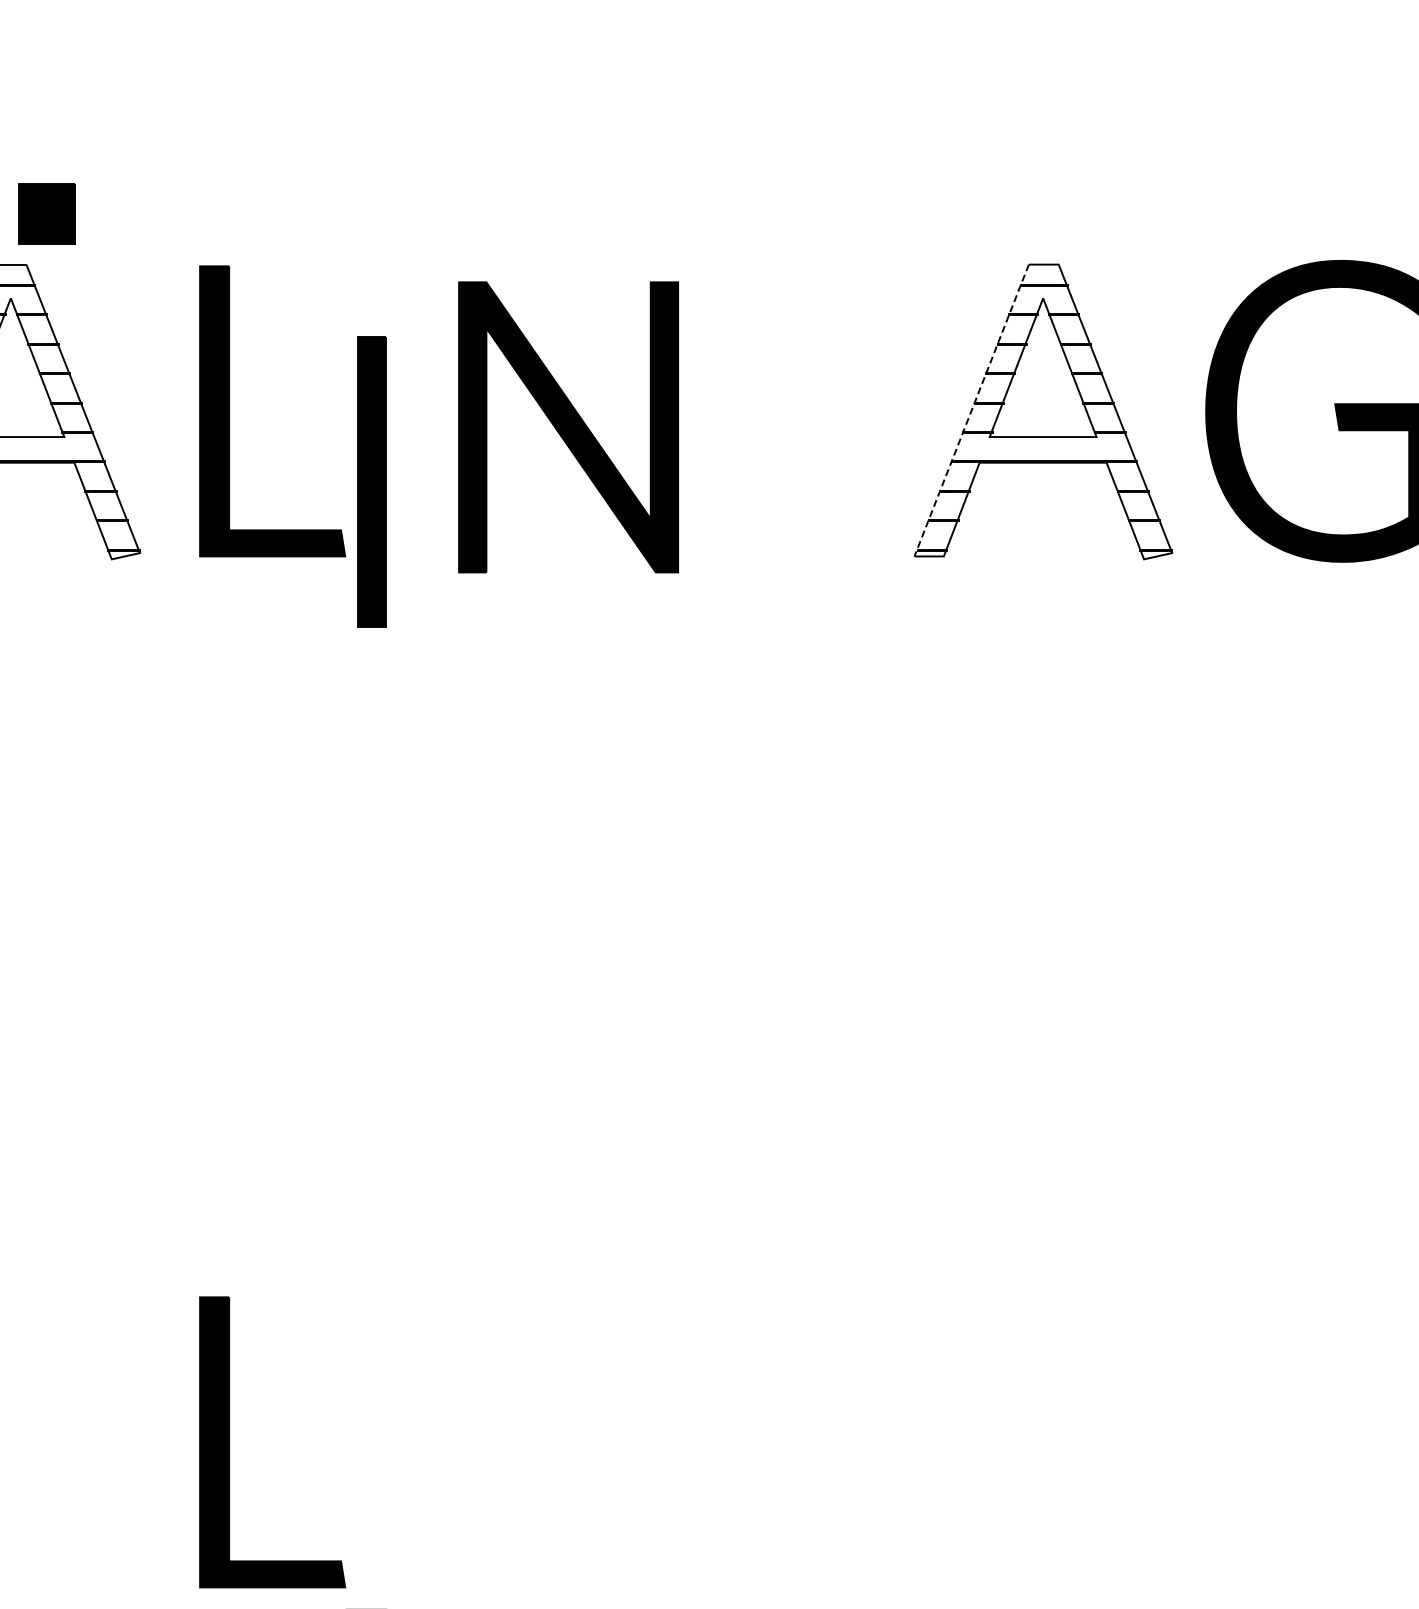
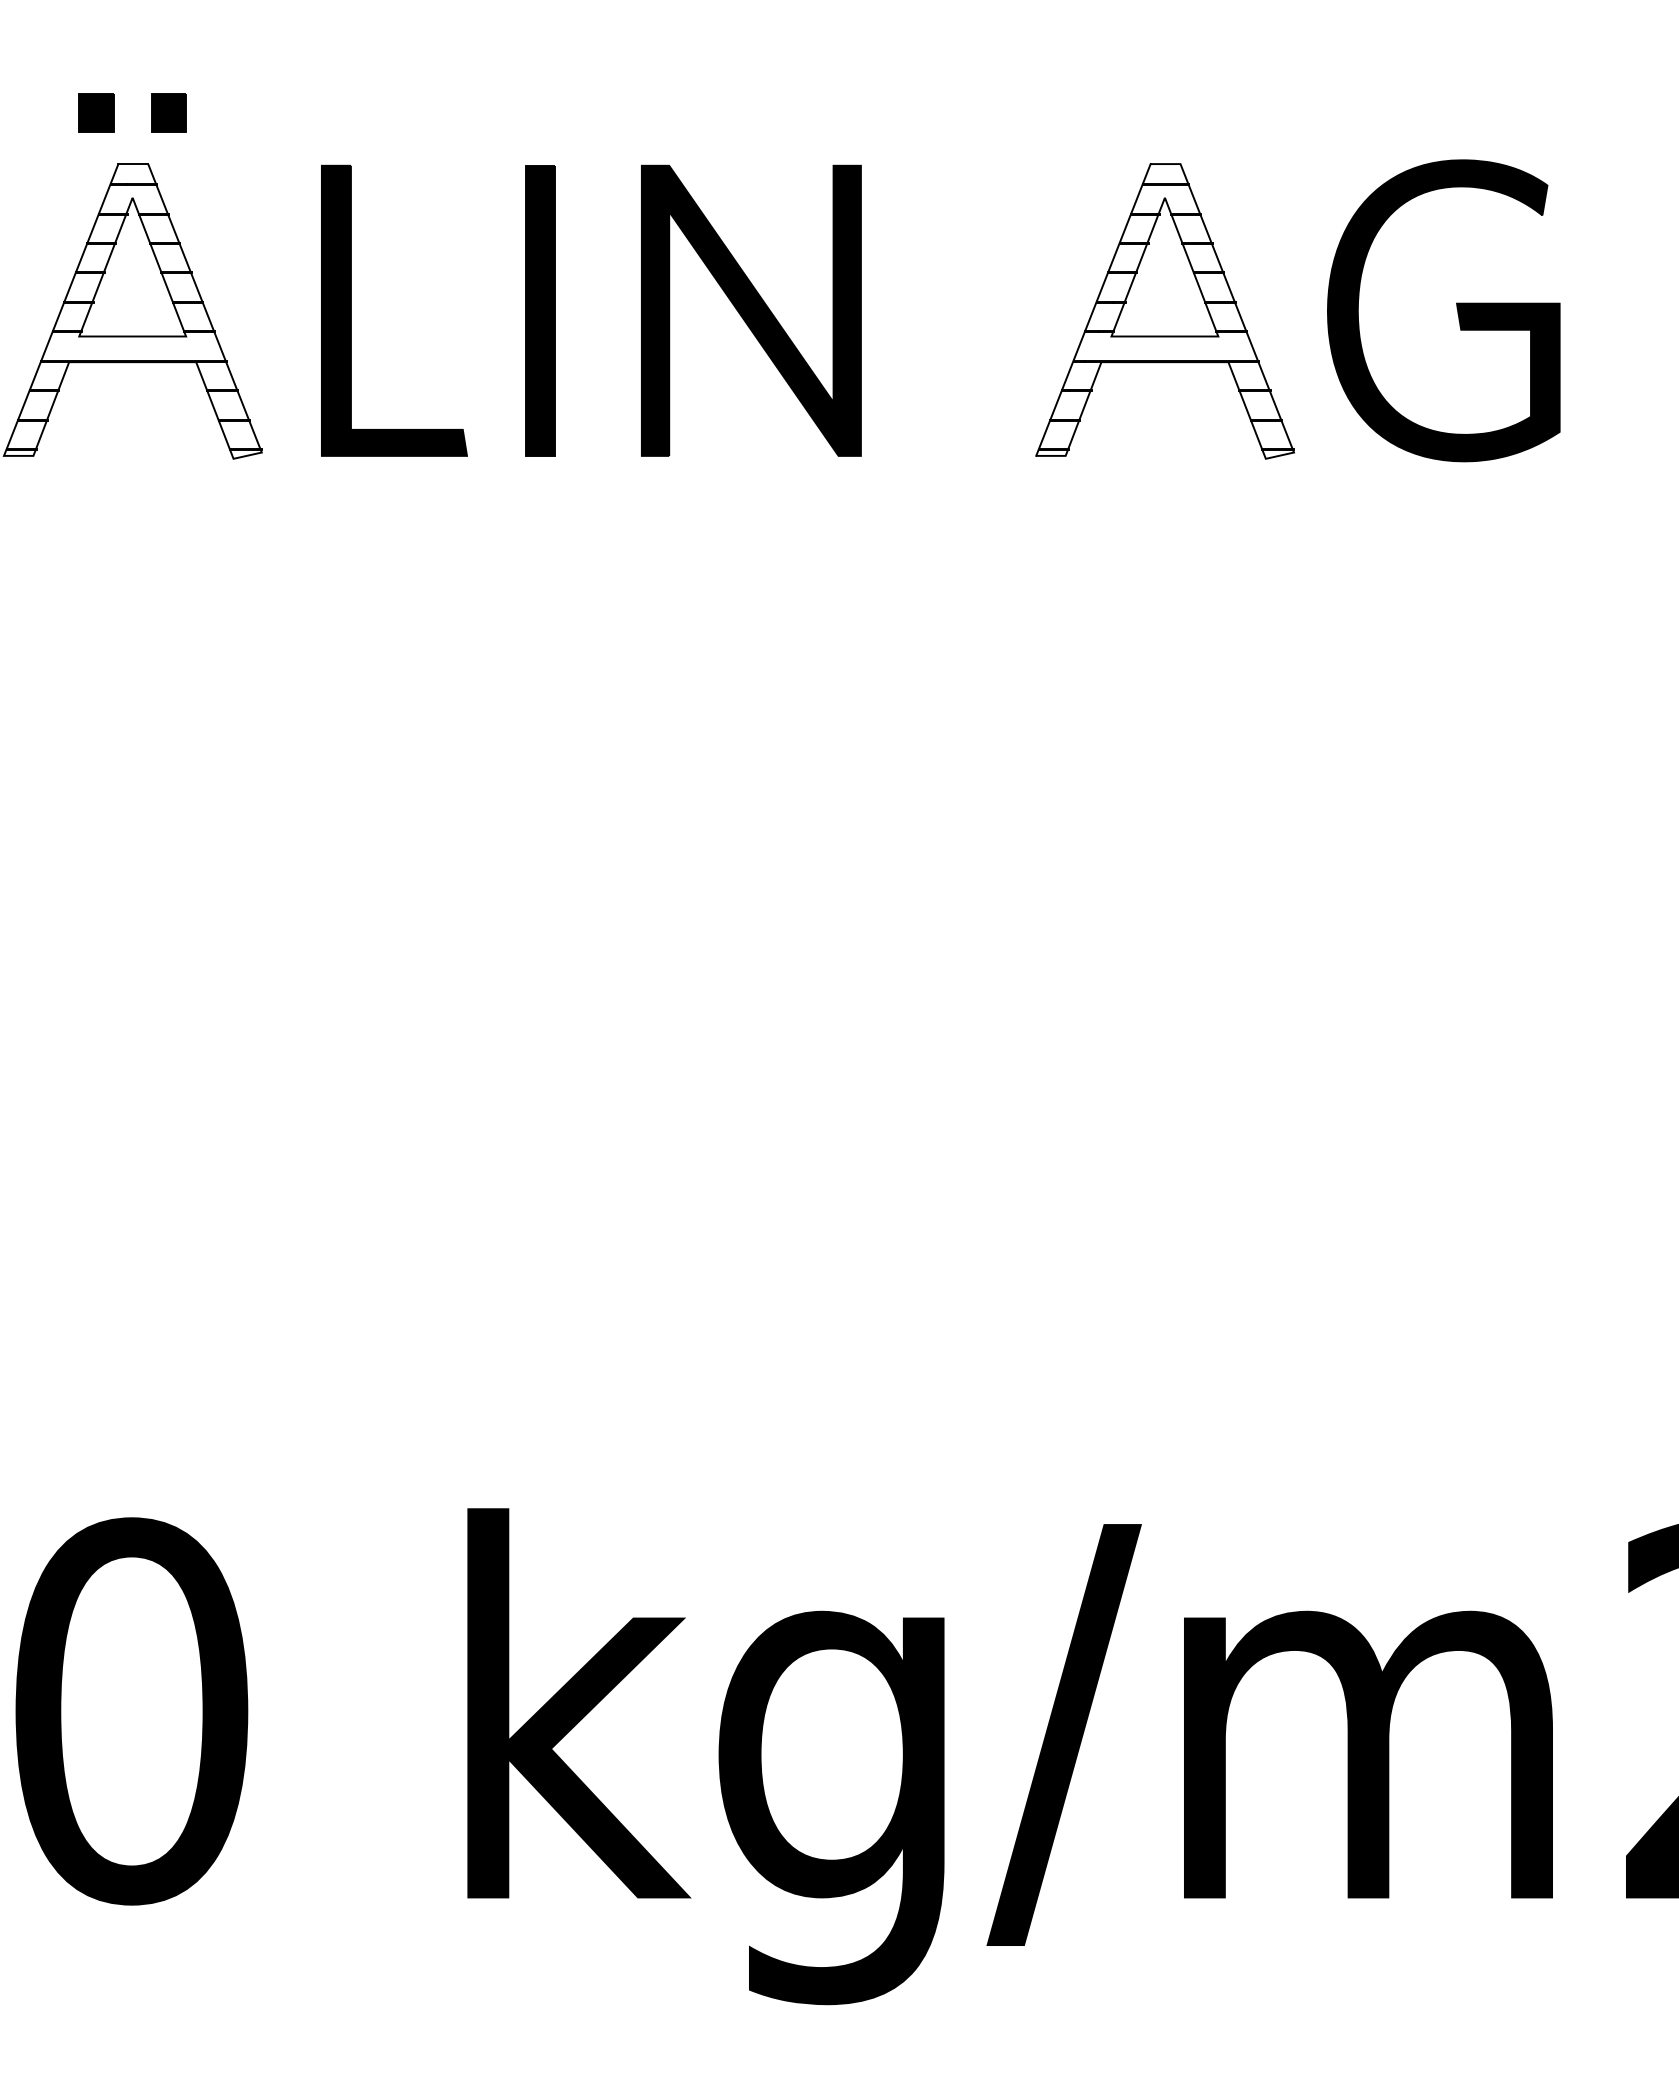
part: (46, 213) -> (168, 112), size x0.62
line: (971, 411) -> (1093, 310), dashed -> solid
part: (568, 427) -> (751, 310), moved
part: (371, 482) -> (540, 310), moved
part: (229, 1442) -> (351, 1341), removed

